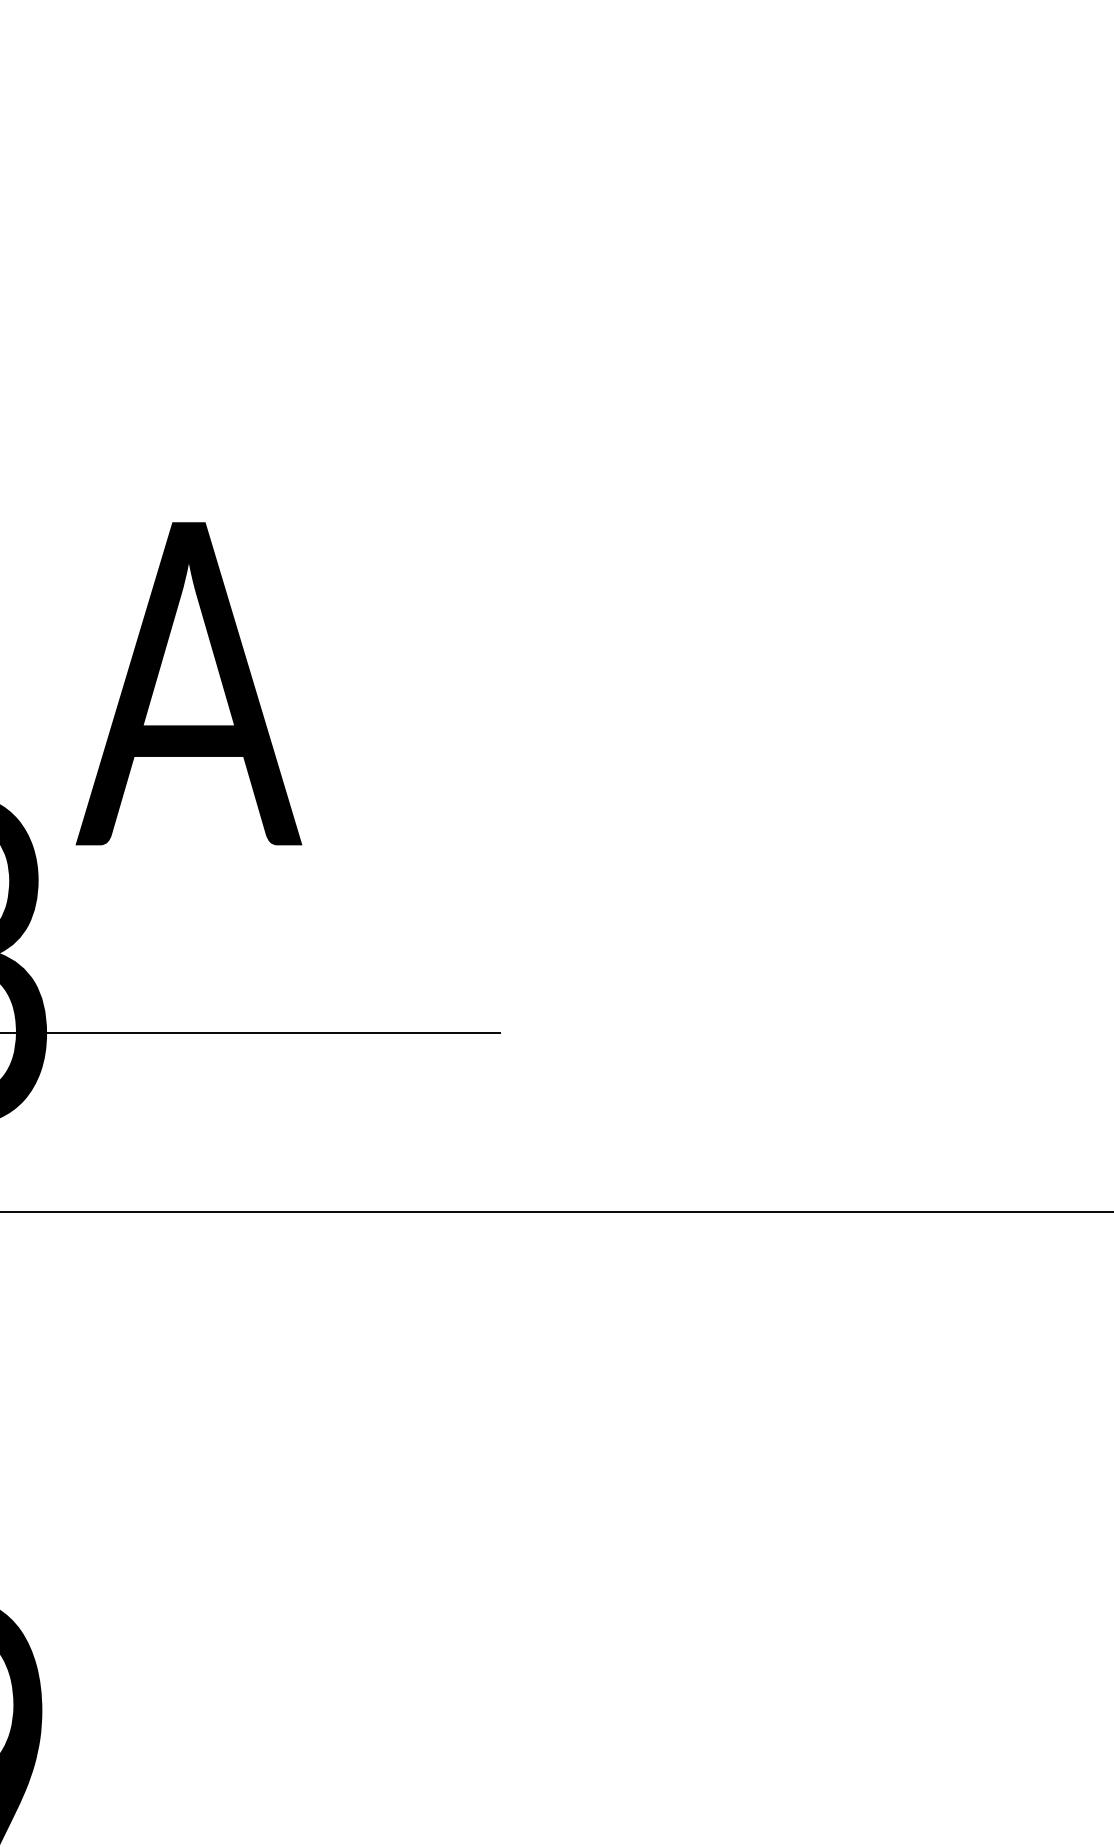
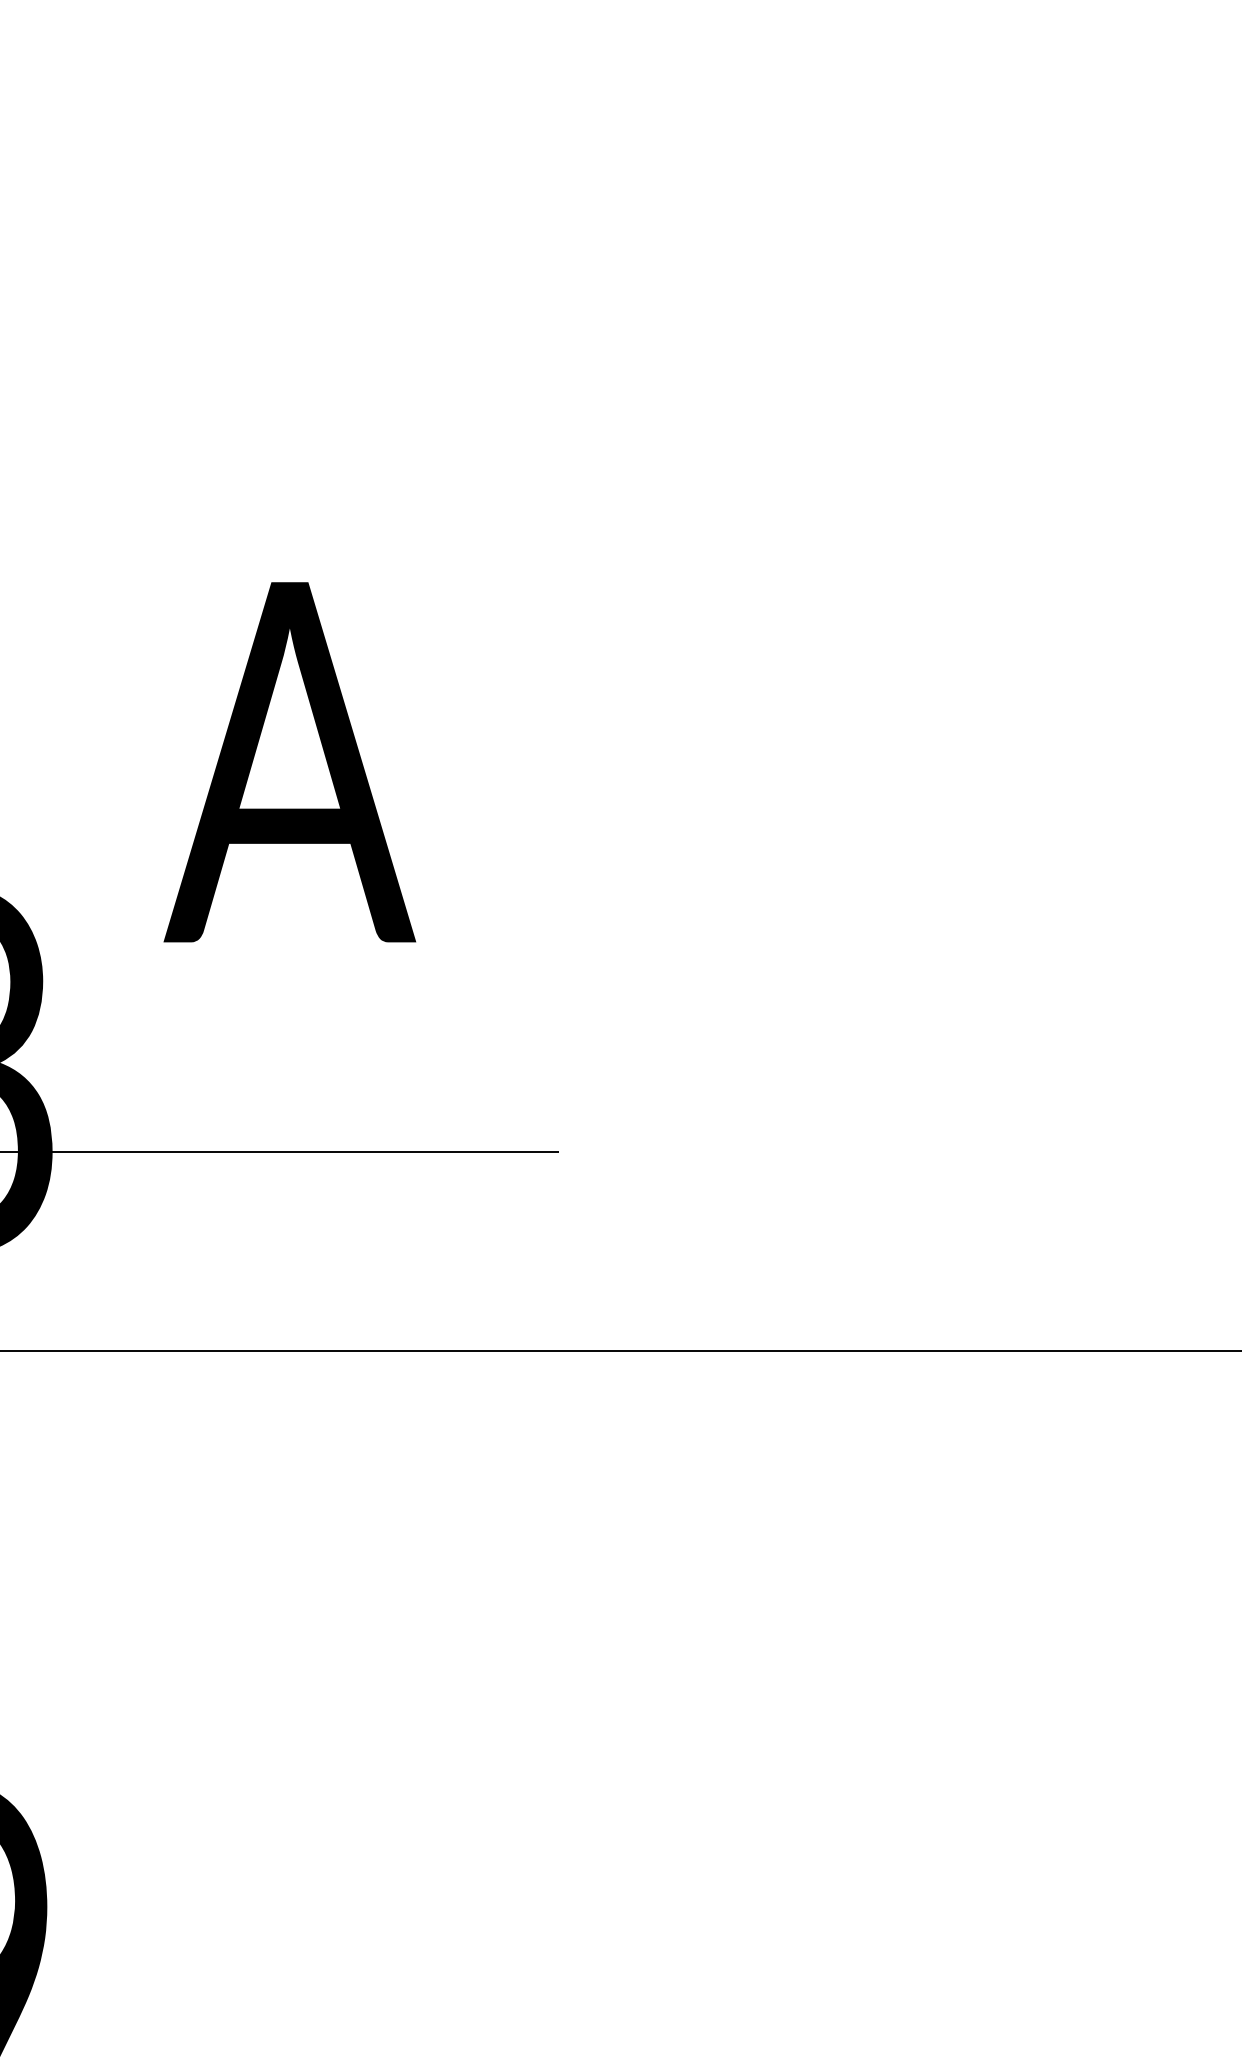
text: (188, 683) -> (289, 761), moved

